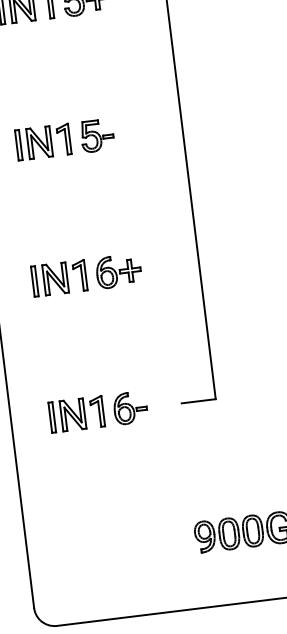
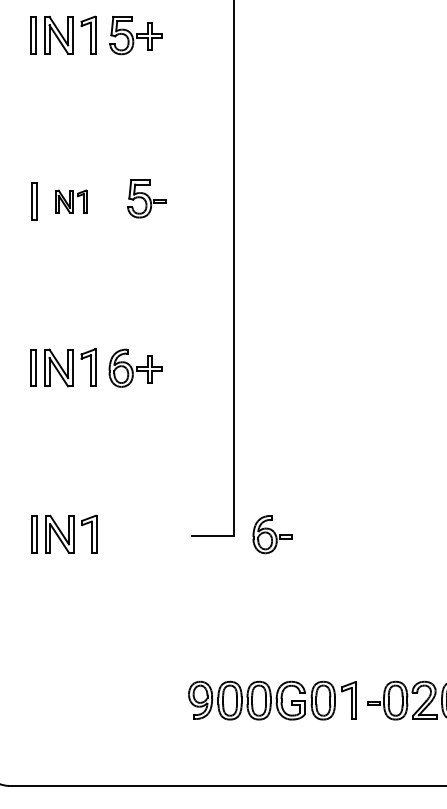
part: (96, 135) -> (146, 198), moved
part: (49, 141) -> (71, 201), size x0.6
part: (130, 408) -> (272, 534), moved

